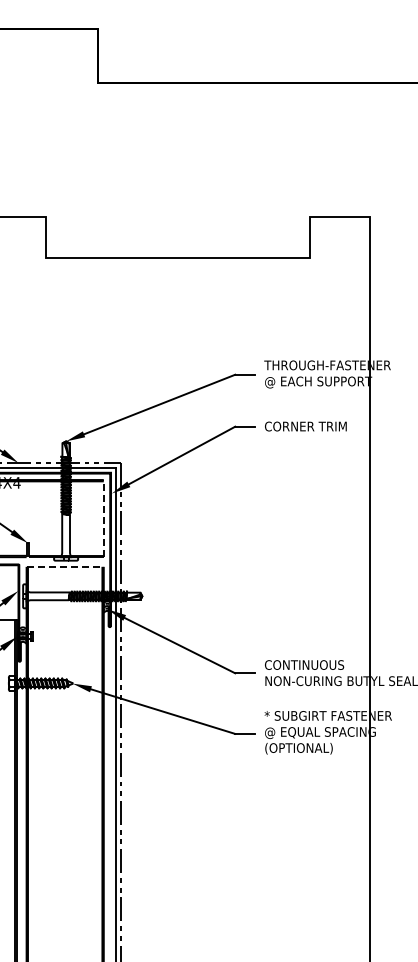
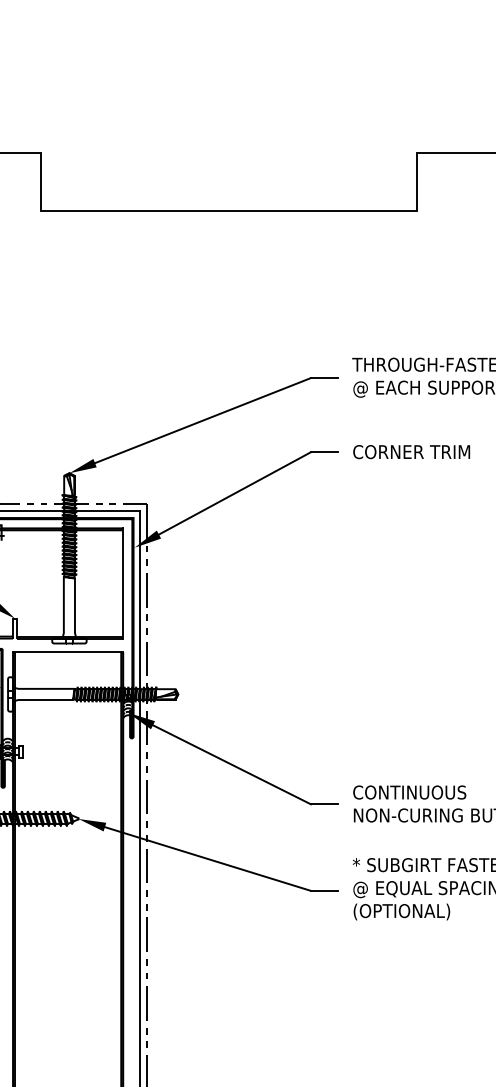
line: (103, 518) -> (122, 583), dashed -> solid
line: (65, 566) -> (68, 651), dashed -> solid

